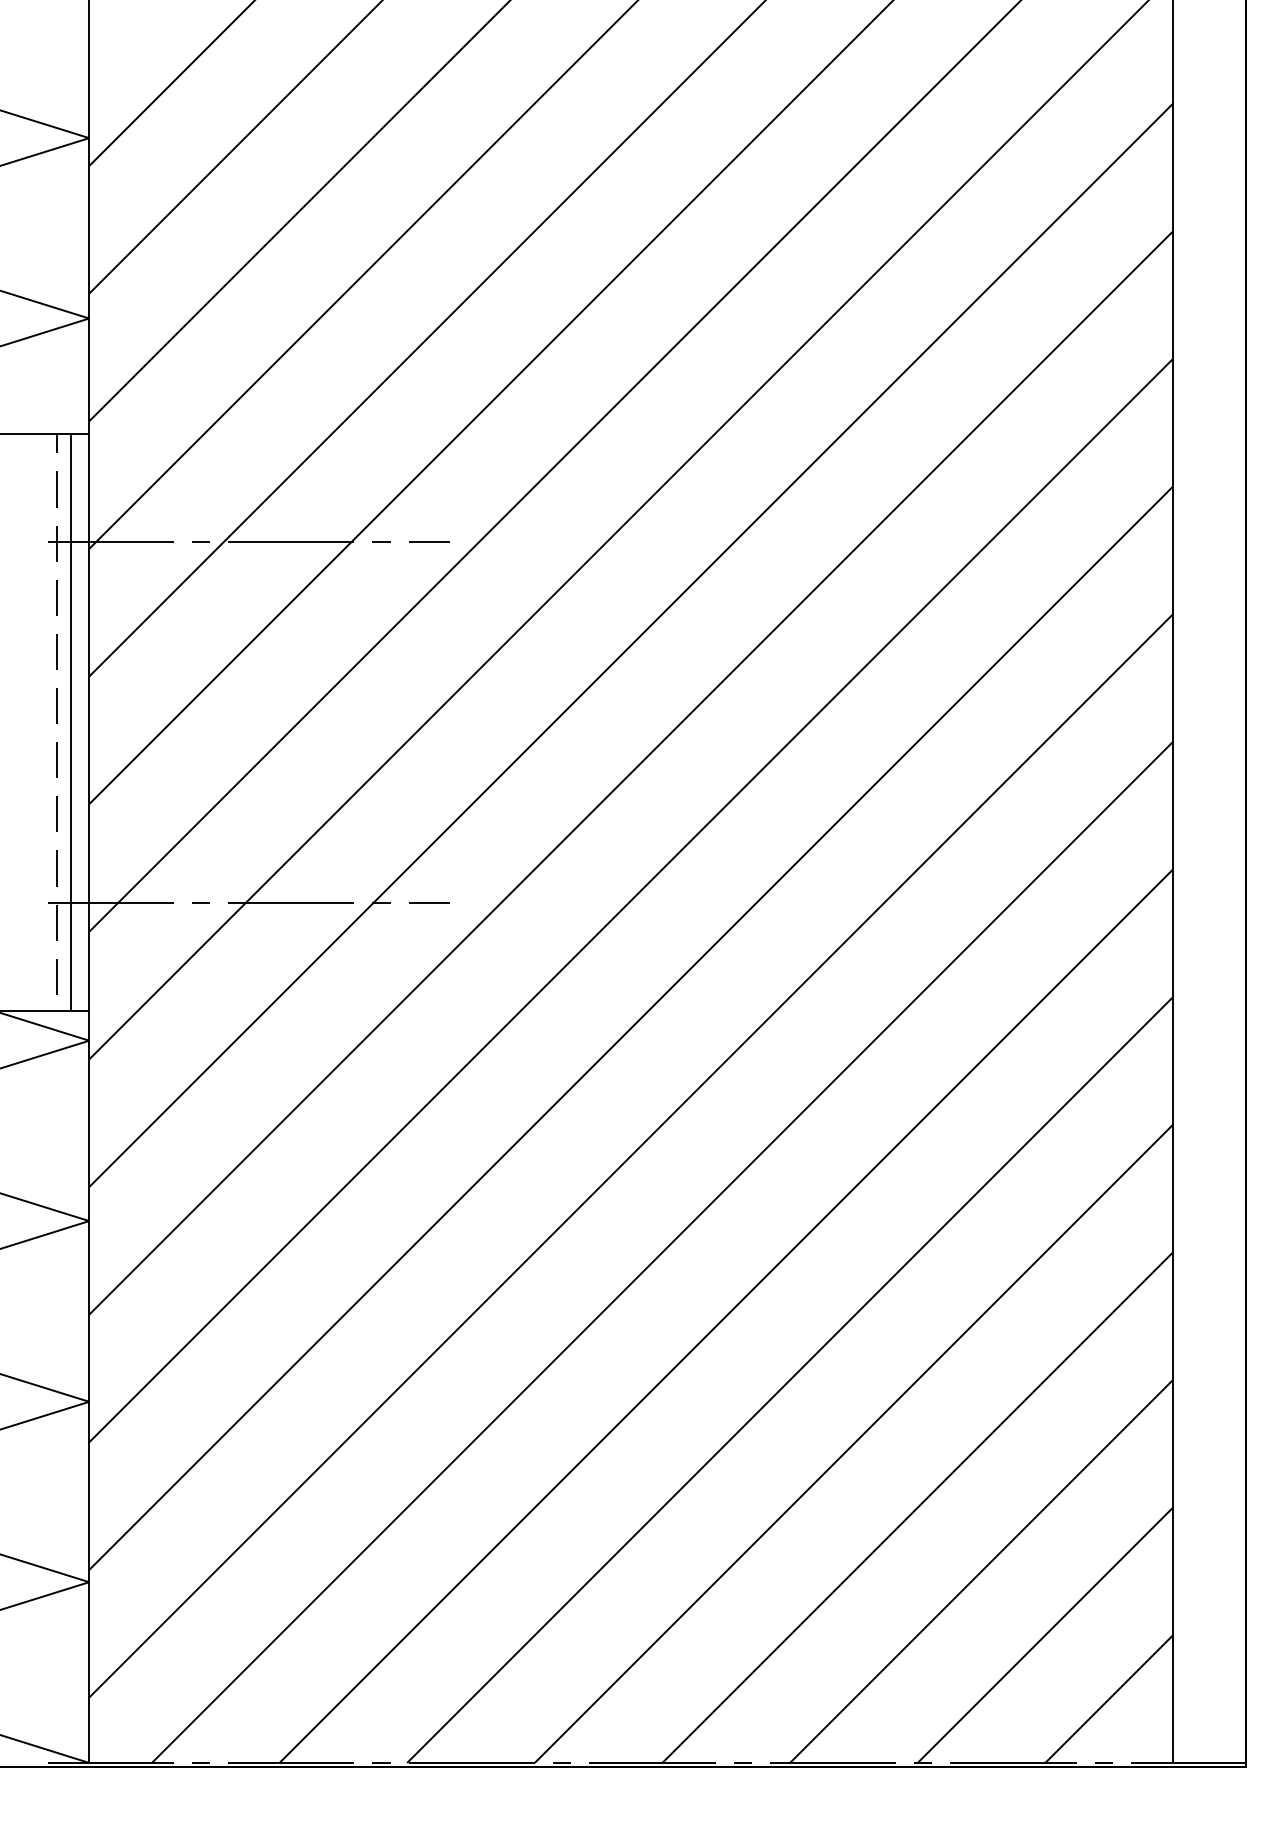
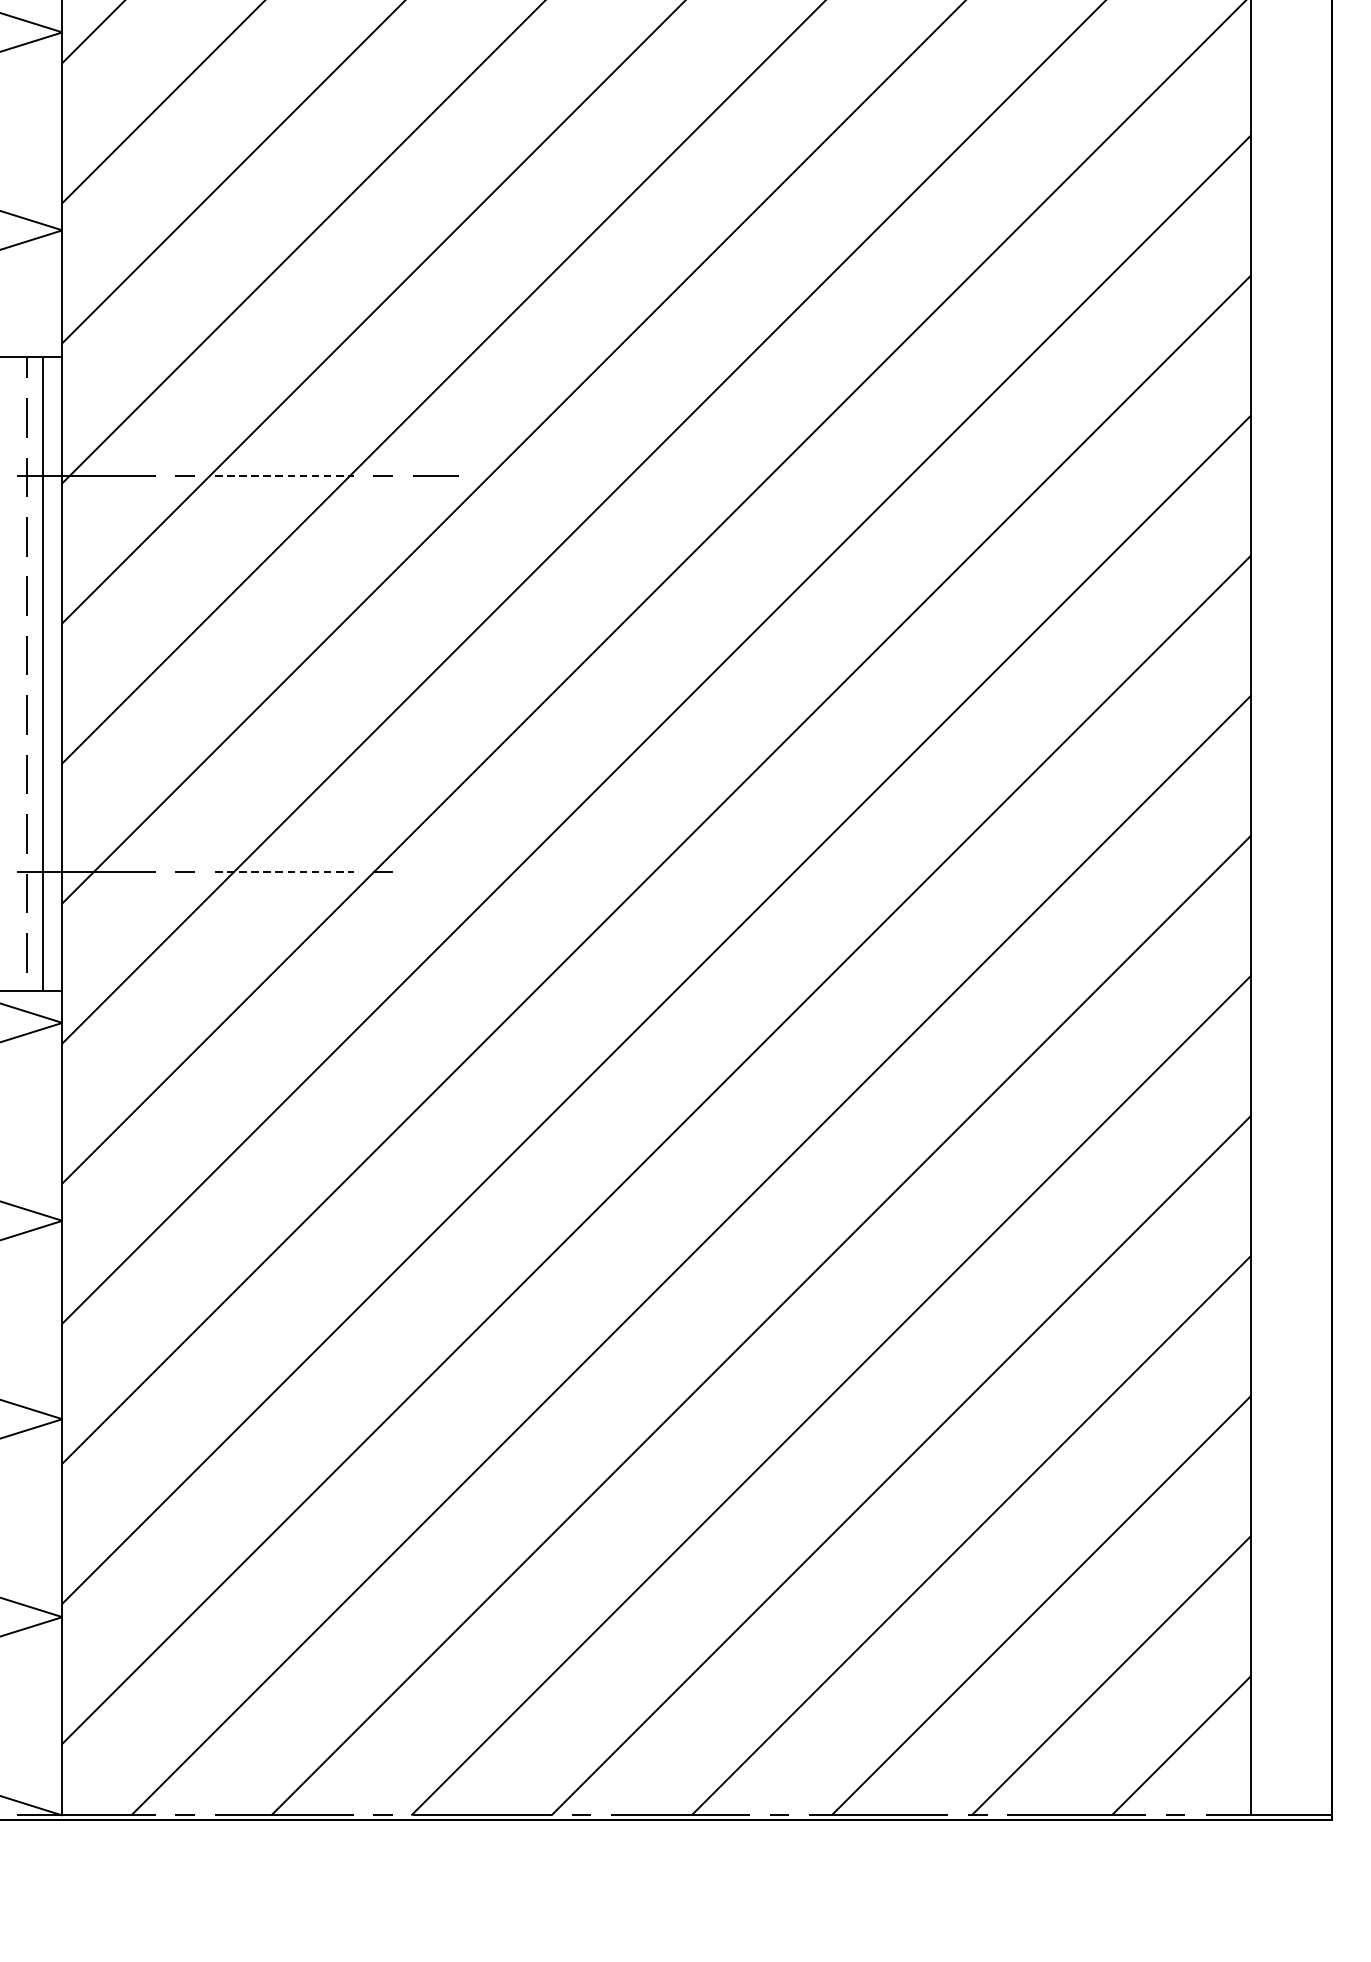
line: (291, 542) -> (284, 476), solid -> dashed
line: (429, 902) -> (435, 871), removed
line: (291, 903) -> (284, 872), solid -> dashed

